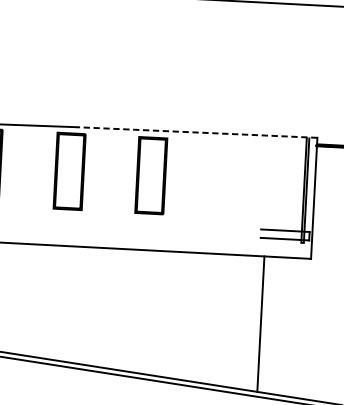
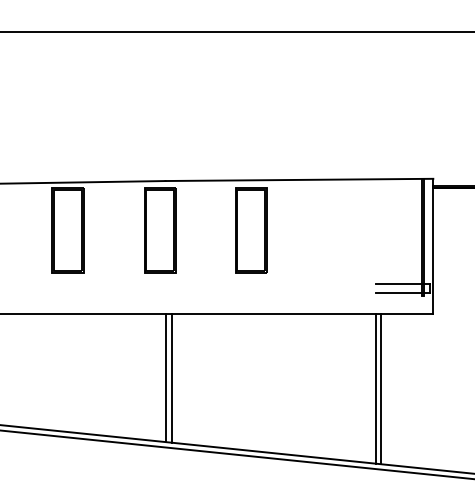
line: (197, 132) -> (299, 179), dashed -> solid
line: (68, 303) -> (166, 377), added
line: (72, 304) -> (171, 377), added
line: (256, 323) -> (376, 388), added

